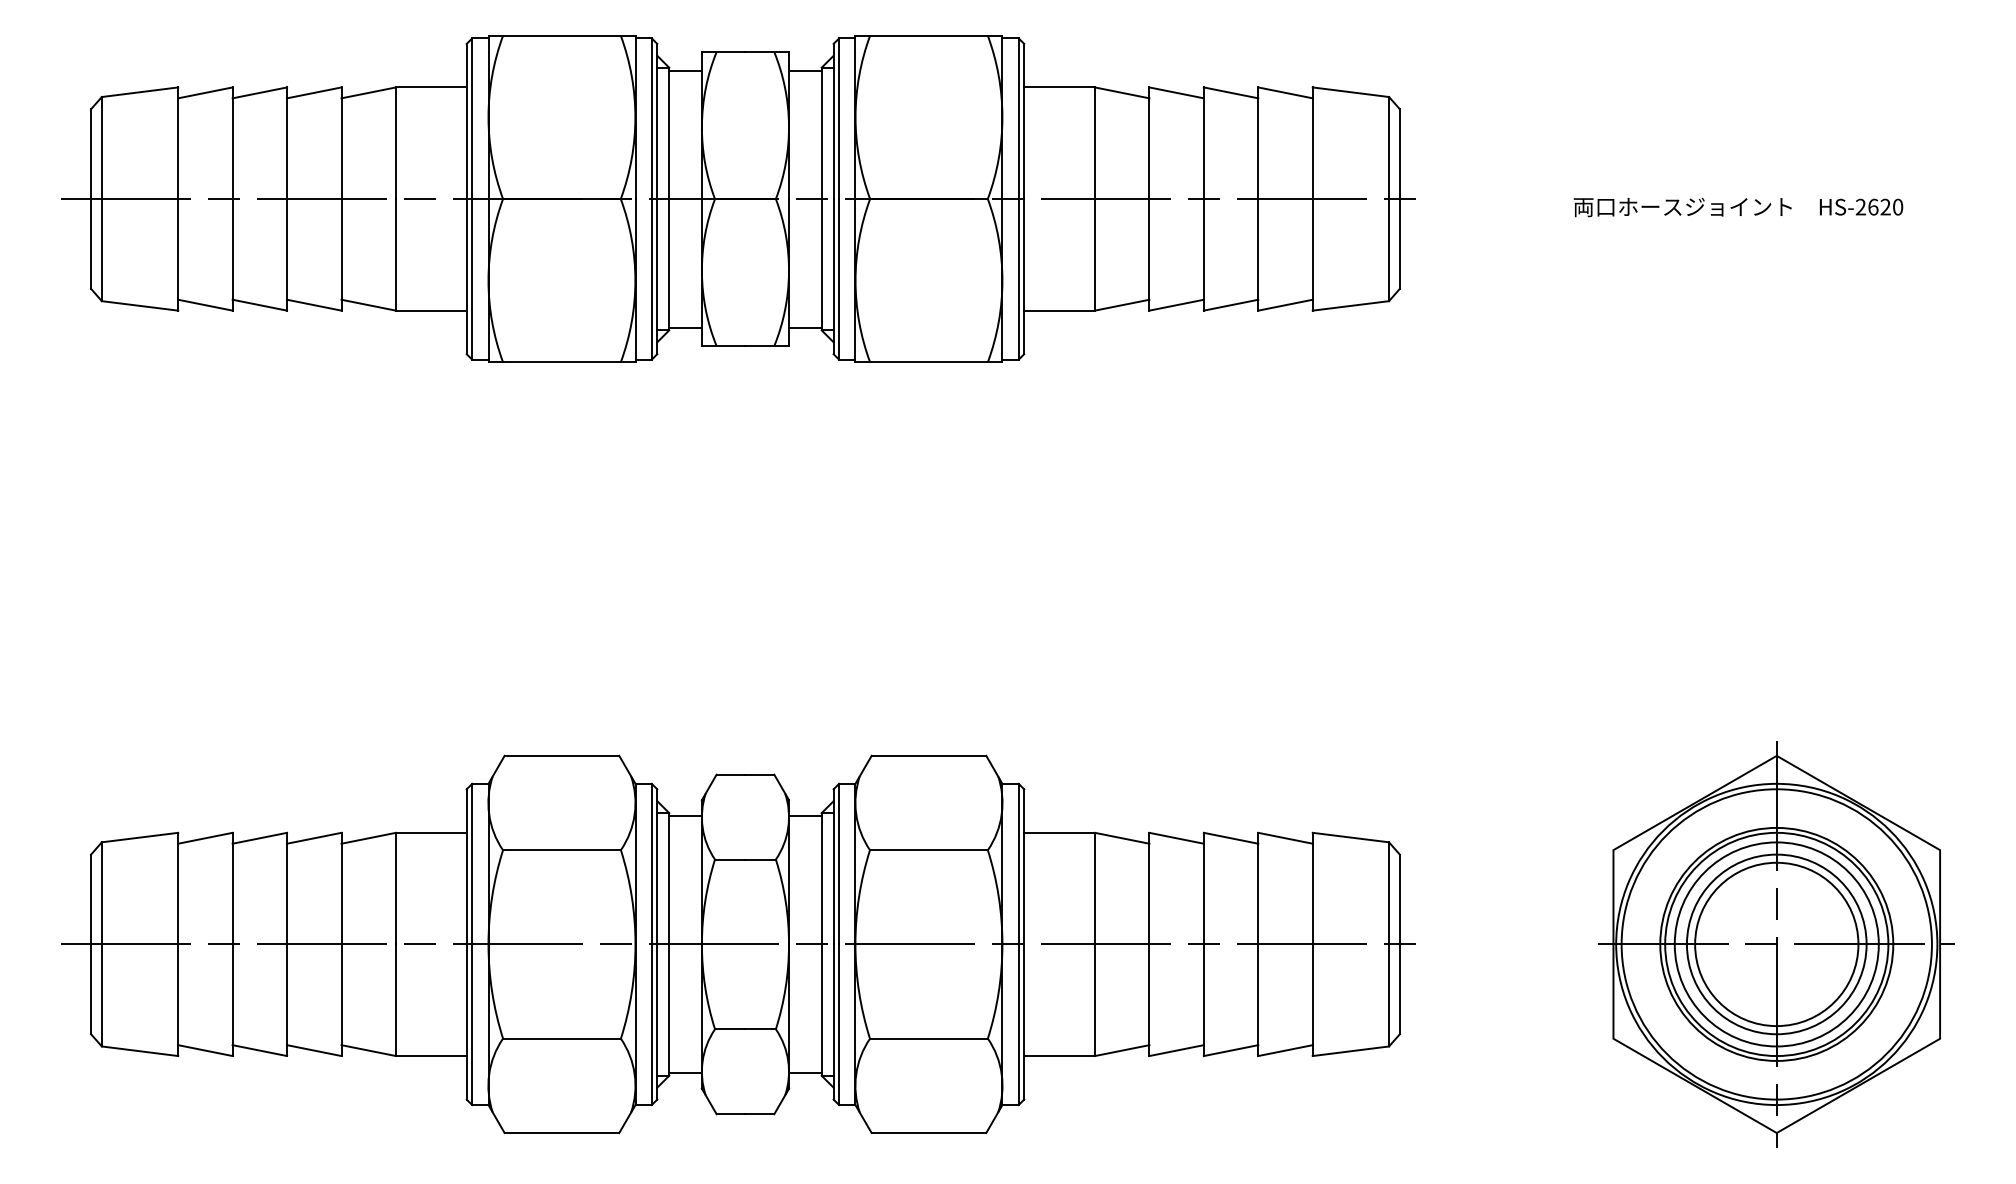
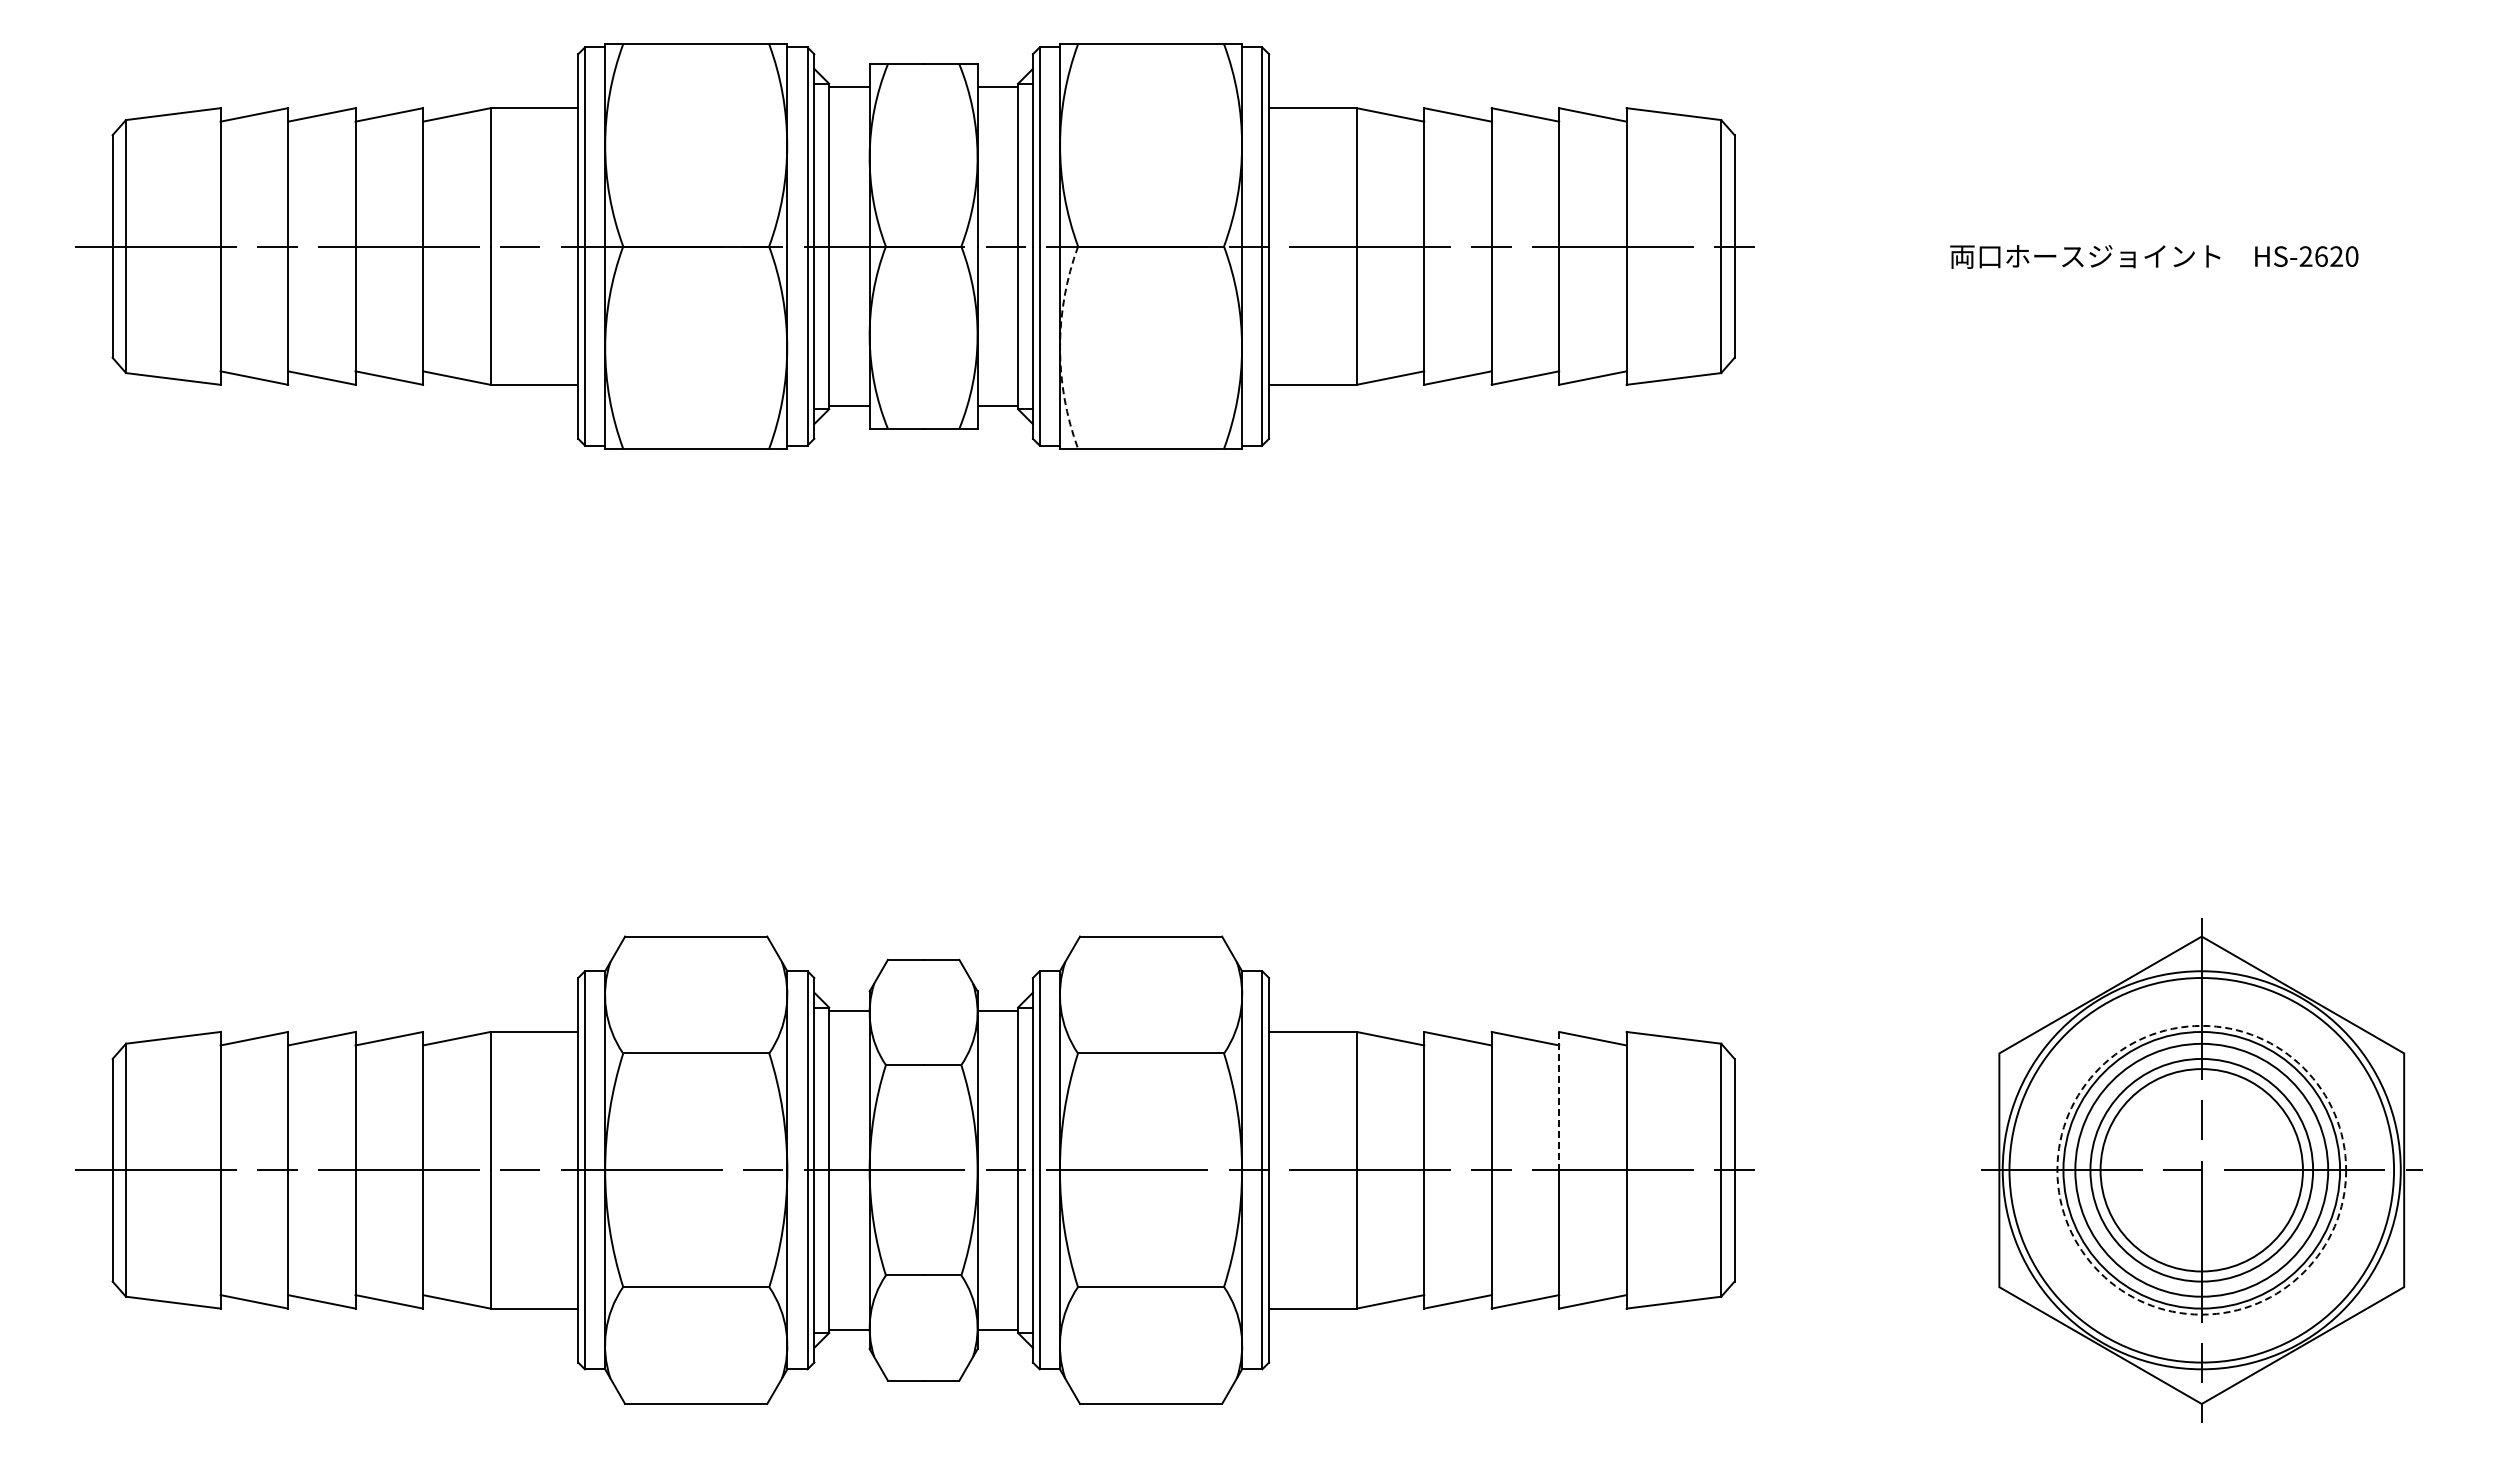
arc: (855, 280) -> (1060, 347), solid -> dashed
line: (1258, 888) -> (1559, 1101), solid -> dashed
circle: (1776, 943) -> (2201, 1169), solid -> dashed

